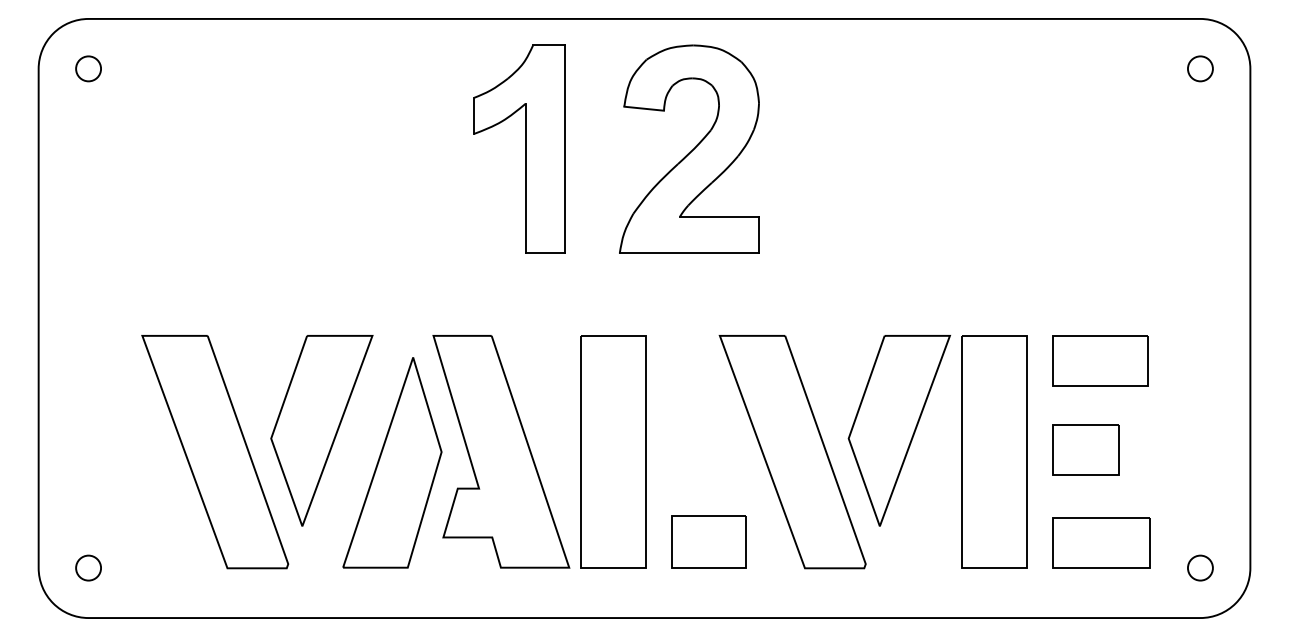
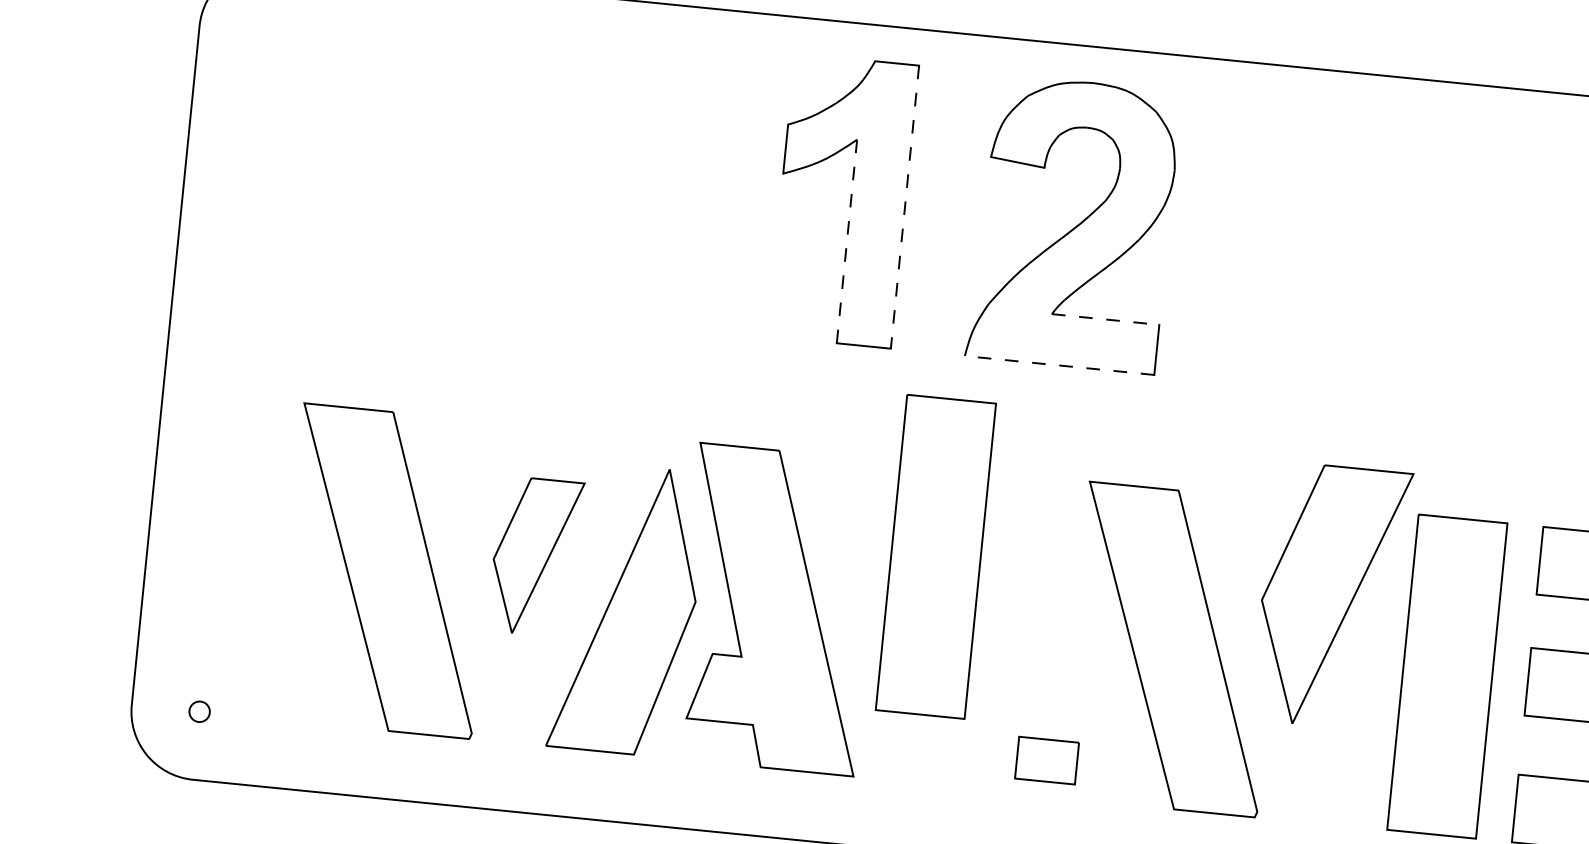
circle: (88, 68) -> (267, 32), removed
line: (565, 149) -> (905, 207), solid -> dashed
line: (525, 178) -> (846, 241), solid -> dashed
line: (720, 216) -> (1106, 319), solid -> dashed
line: (689, 253) -> (1059, 365), solid -> dashed
part: (321, 430) -> (535, 556), size x0.6
part: (898, 430) -> (1330, 595), moved
part: (613, 451) -> (936, 556), moved
part: (708, 541) -> (1046, 759), size x0.6
circle: (88, 567) -> (199, 711), size x0.6

